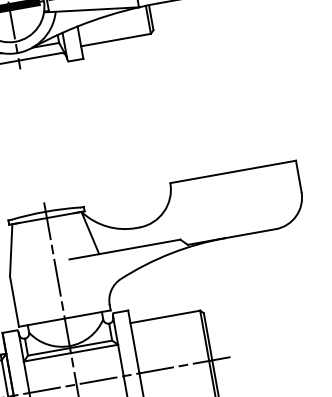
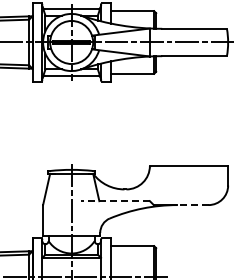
line: (250, 234) -> (192, 205), solid -> dashed
line: (125, 250) -> (115, 201), solid -> dashed

